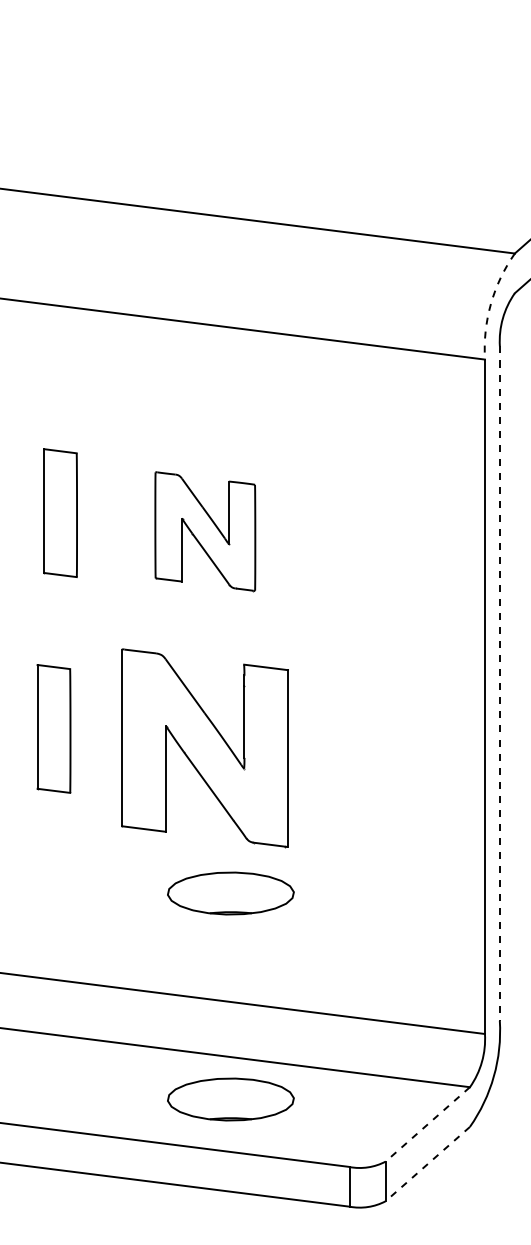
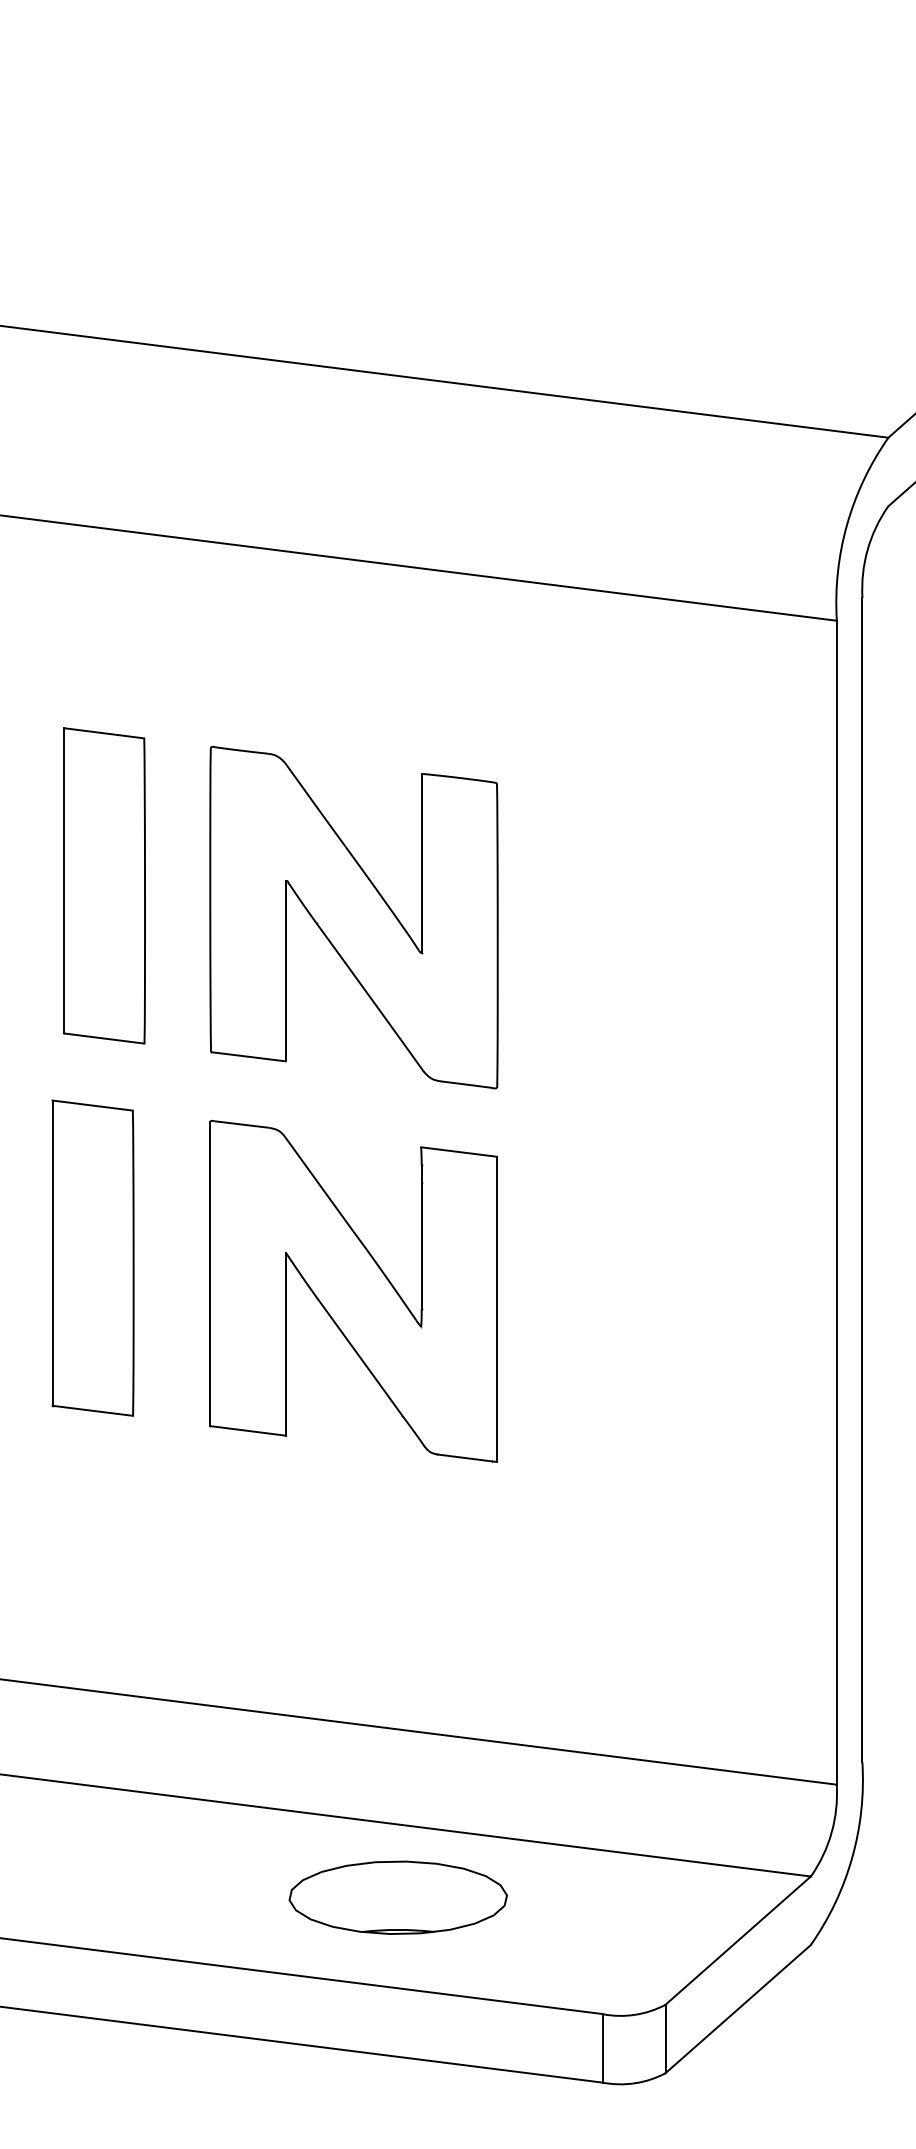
arc: (490, 304) -> (846, 525), dashed -> solid
part: (60, 512) -> (104, 884), size x1.43
part: (205, 531) -> (354, 917), size x1.67
line: (499, 684) -> (861, 1181), dashed -> solid
part: (53, 728) -> (92, 1257), size x1.43
part: (230, 893) -> (397, 1542), removed
line: (427, 1124) -> (737, 1940), dashed -> solid
line: (427, 1164) -> (737, 2009), dashed -> solid

